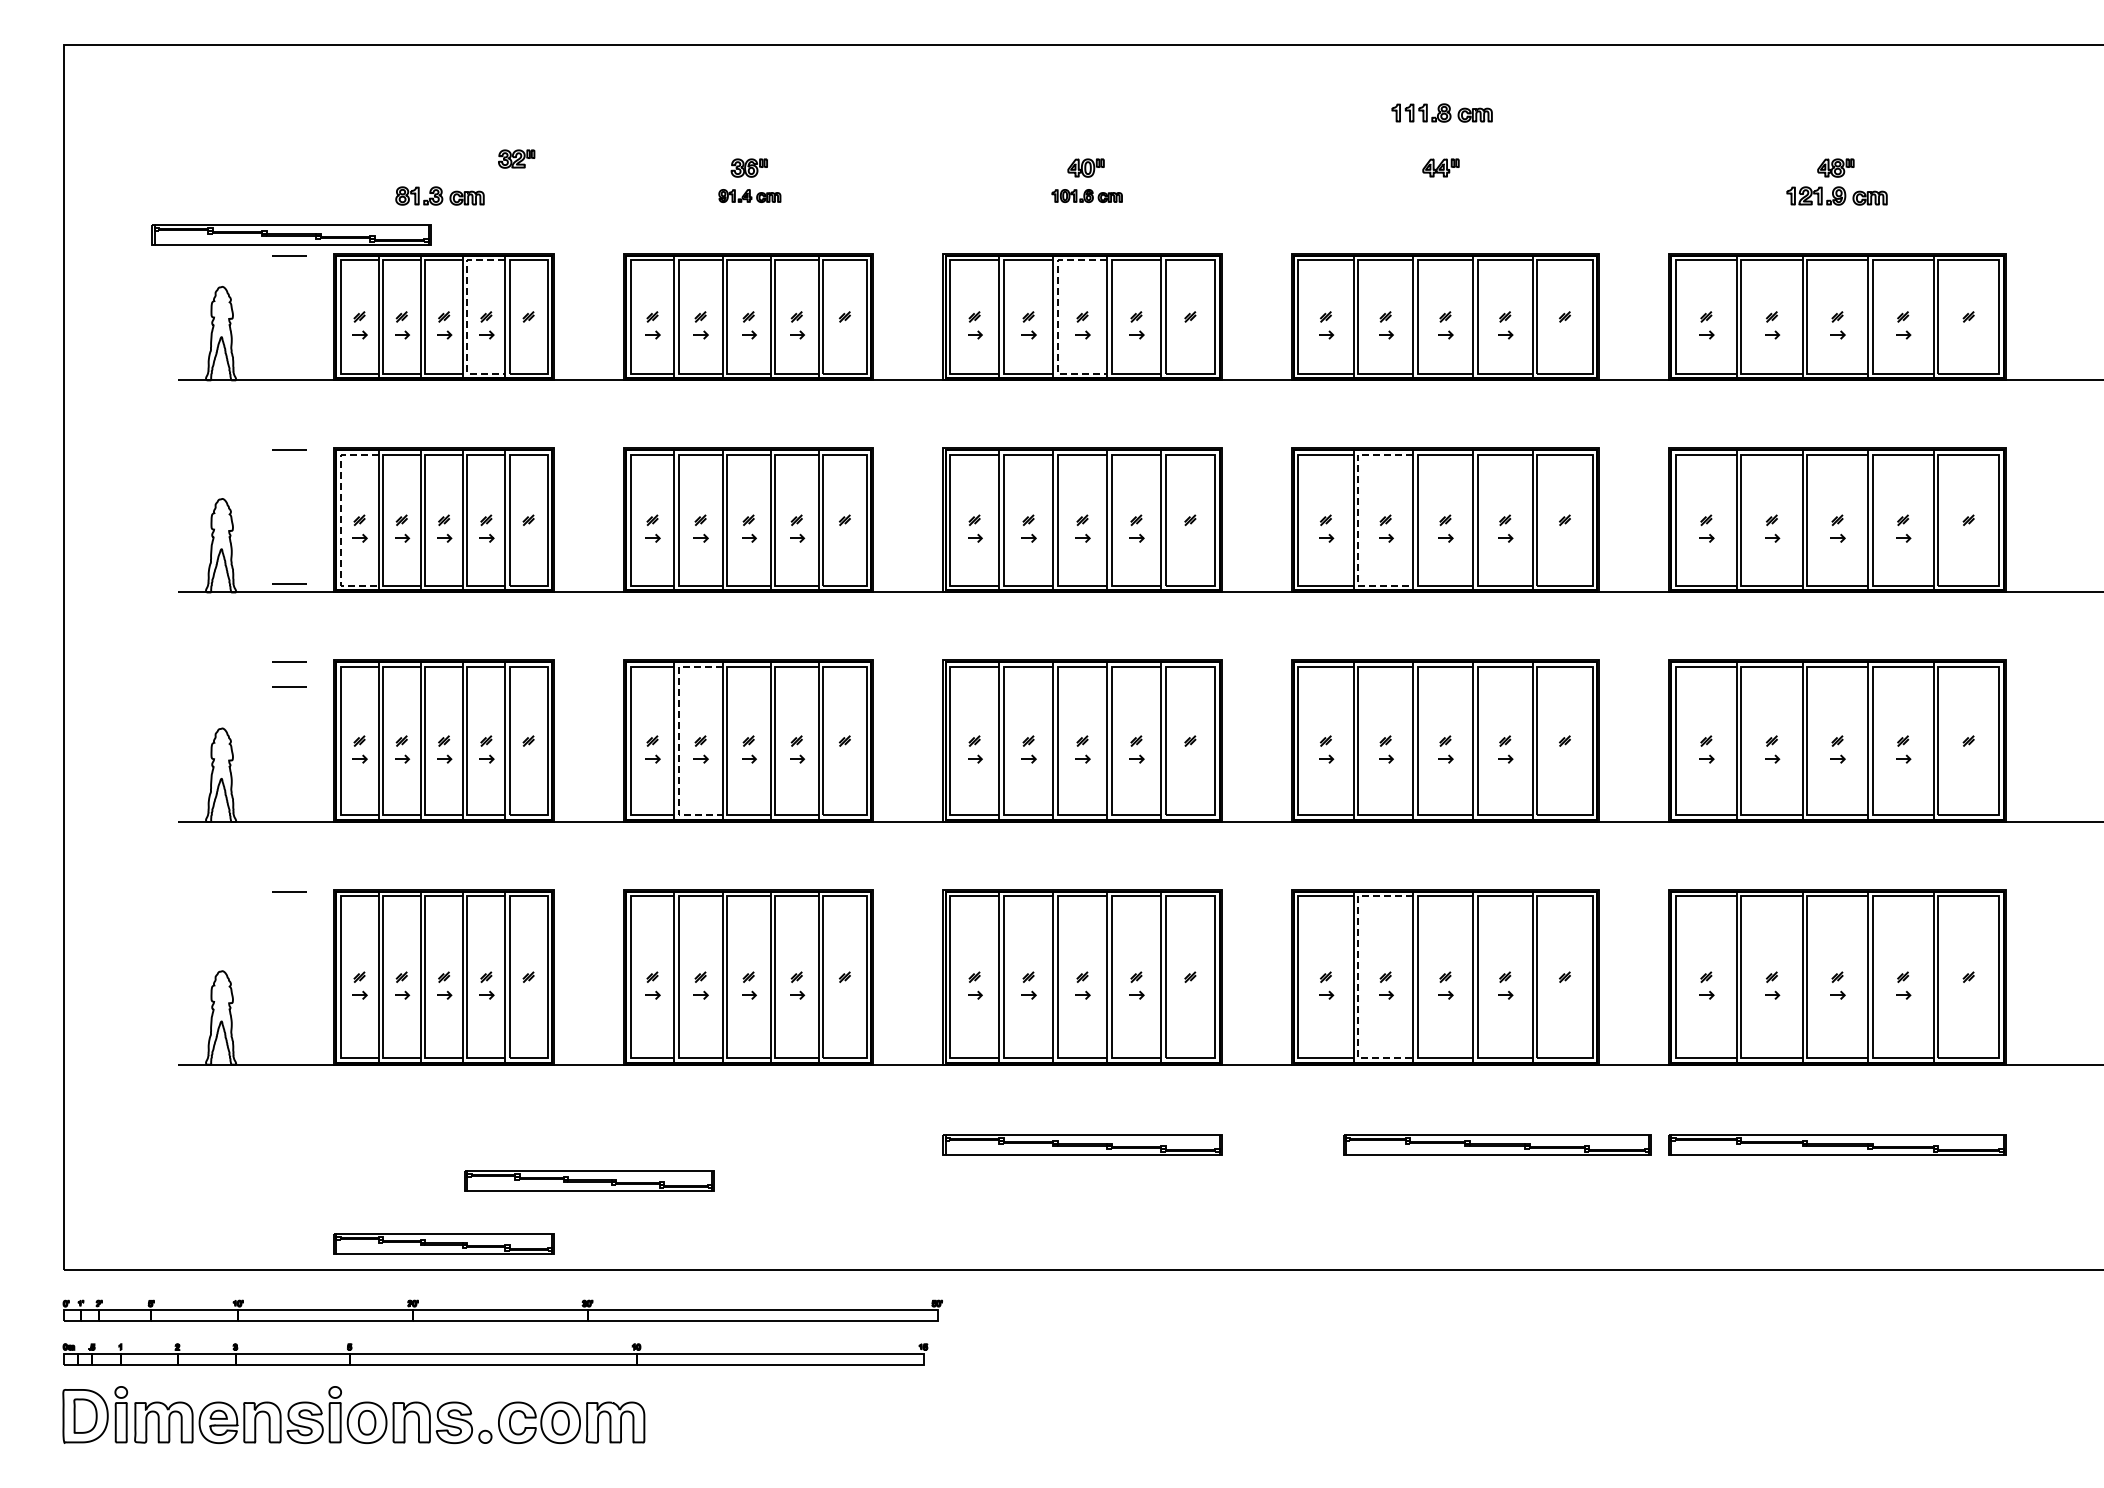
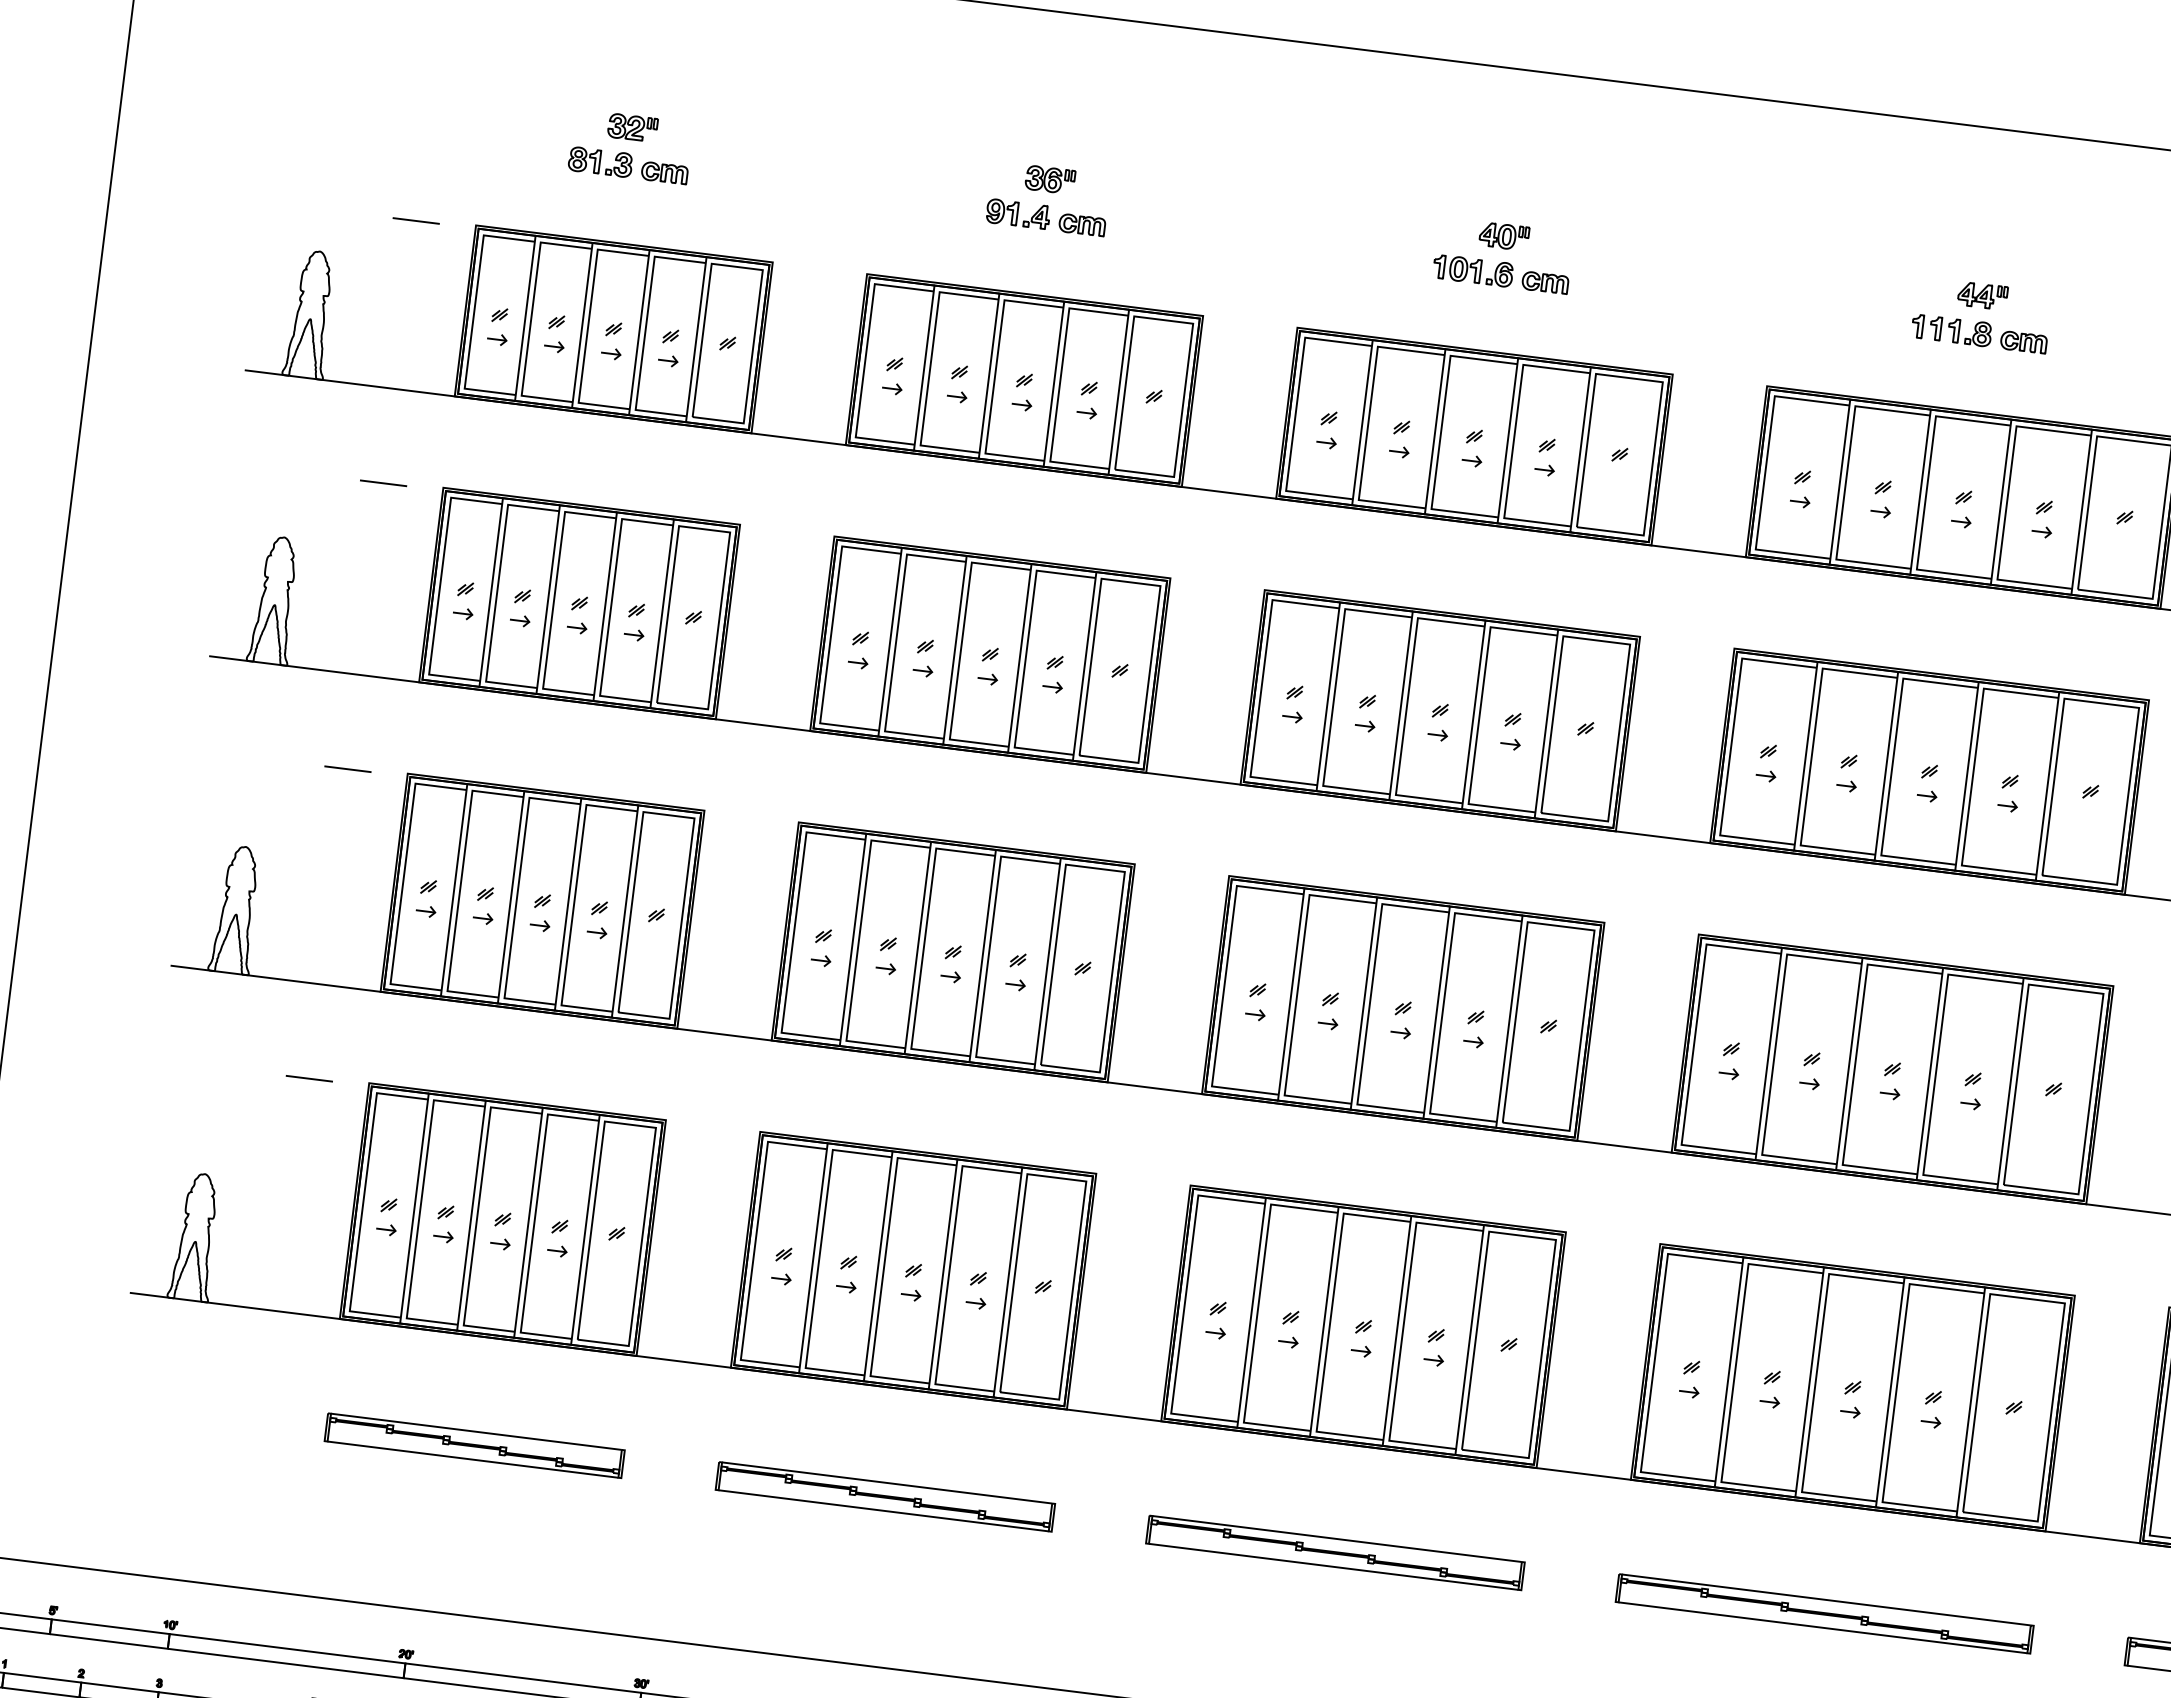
part: (1441, 112) -> (1978, 333), moved
part: (516, 158) -> (632, 127), moved
part: (749, 195) -> (1045, 216), size x1.43
part: (1086, 195) -> (1500, 273), size x1.43
part: (291, 234) -> (421, 192), removed
line: (467, 316) -> (645, 332), dashed -> solid
line: (1057, 316) -> (1440, 431), dashed -> solid
line: (340, 520) -> (439, 586), dashed -> solid
line: (1358, 520) -> (1812, 757), dashed -> solid
line: (289, 583) -> (360, 662), removed
line: (289, 686) -> (343, 801), removed
line: (678, 741) -> (858, 941), dashed -> solid
line: (1358, 977) -> (1735, 1373), dashed -> solid
part: (1497, 1144) -> (1824, 1613), moved
part: (589, 1180) -> (885, 1496), moved
part: (443, 1243) -> (473, 1444), moved

